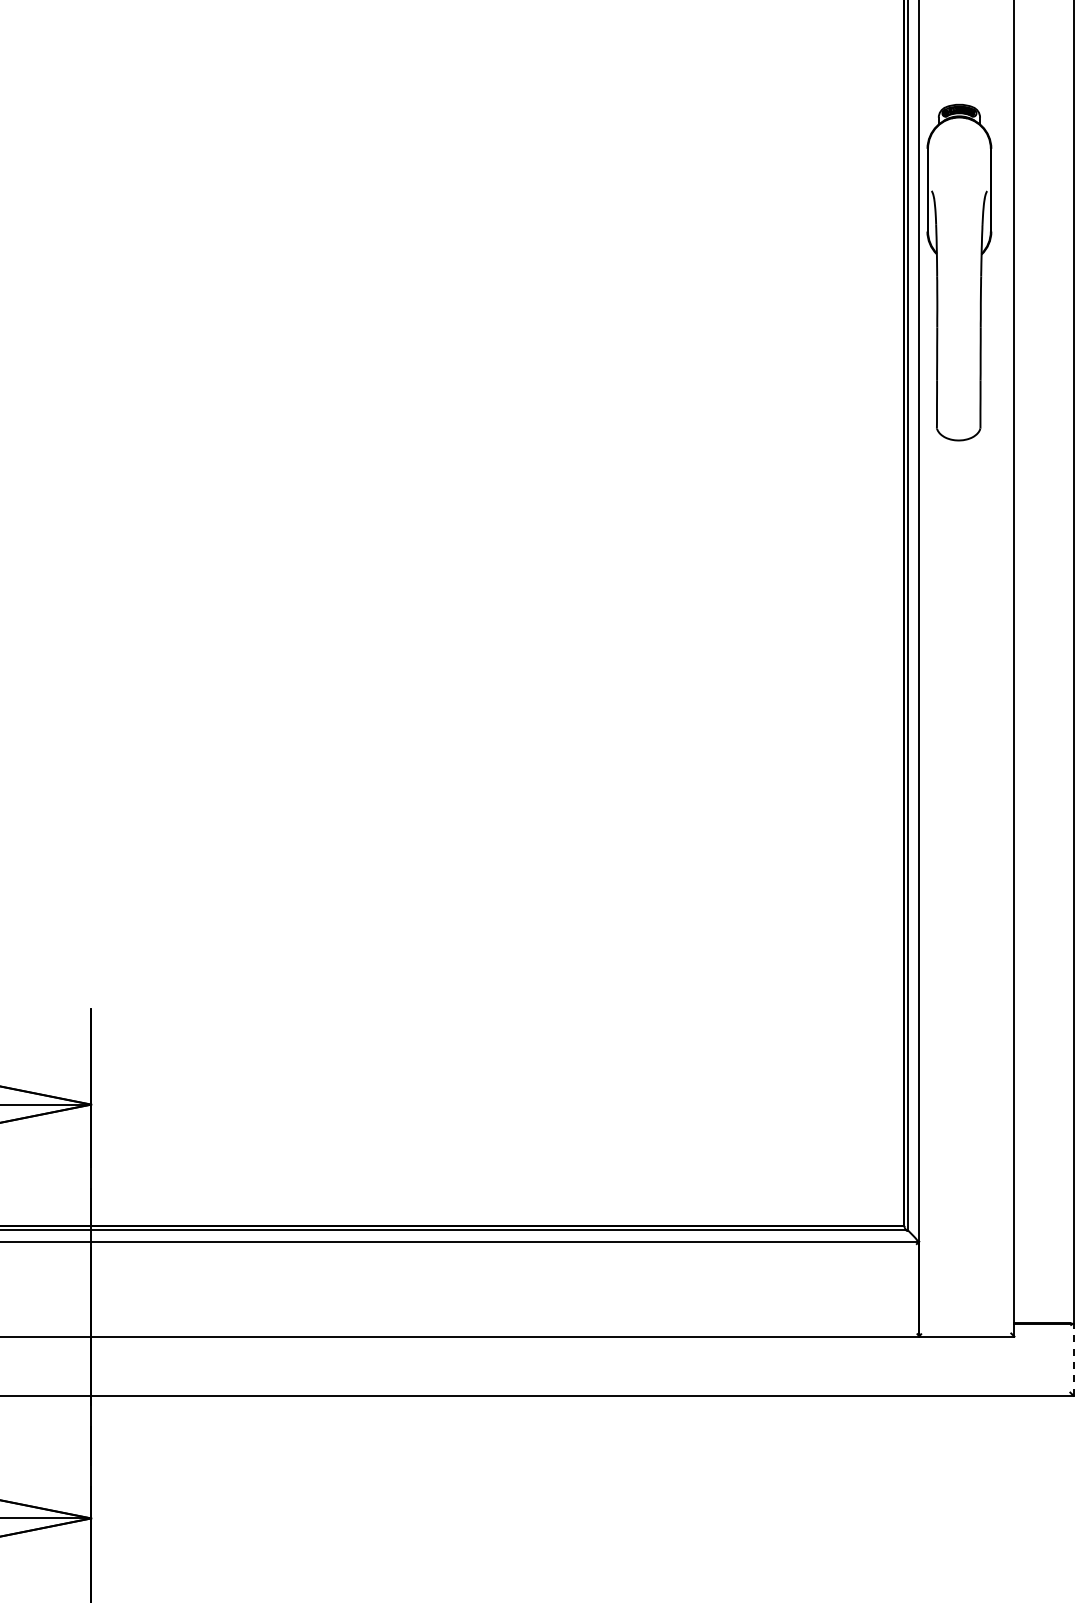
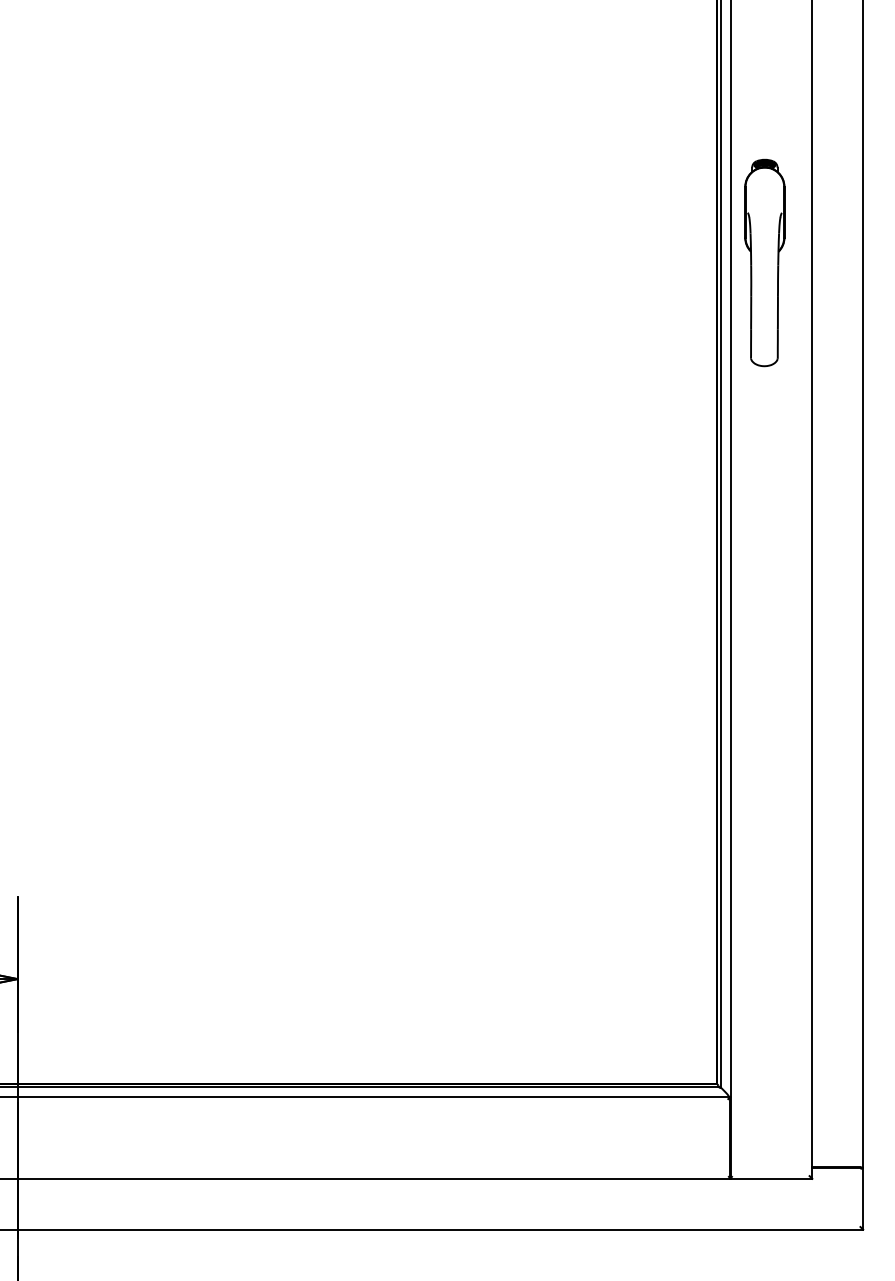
part: (958, 272) -> (764, 262), size x0.71
line: (1073, 1359) -> (863, 1198), dashed -> solid

